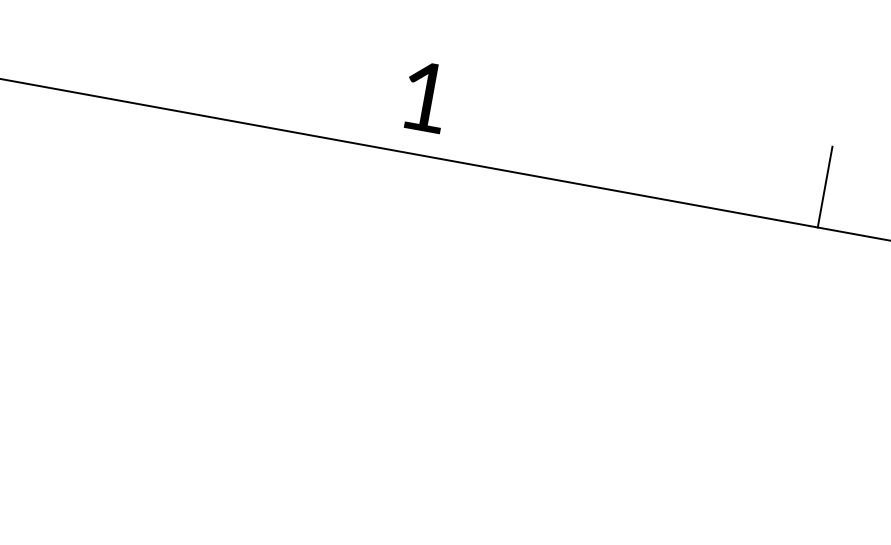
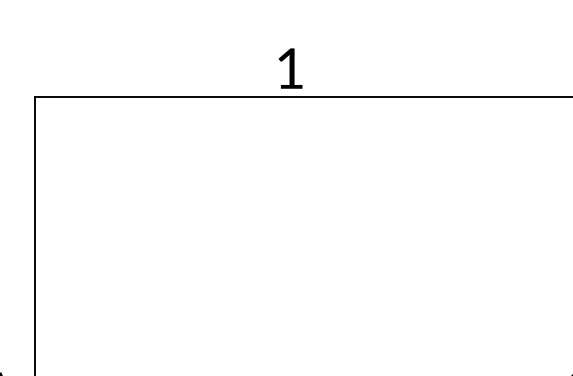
text: (425, 96) -> (290, 68), moved
line: (825, 186) -> (550, 72), removed

